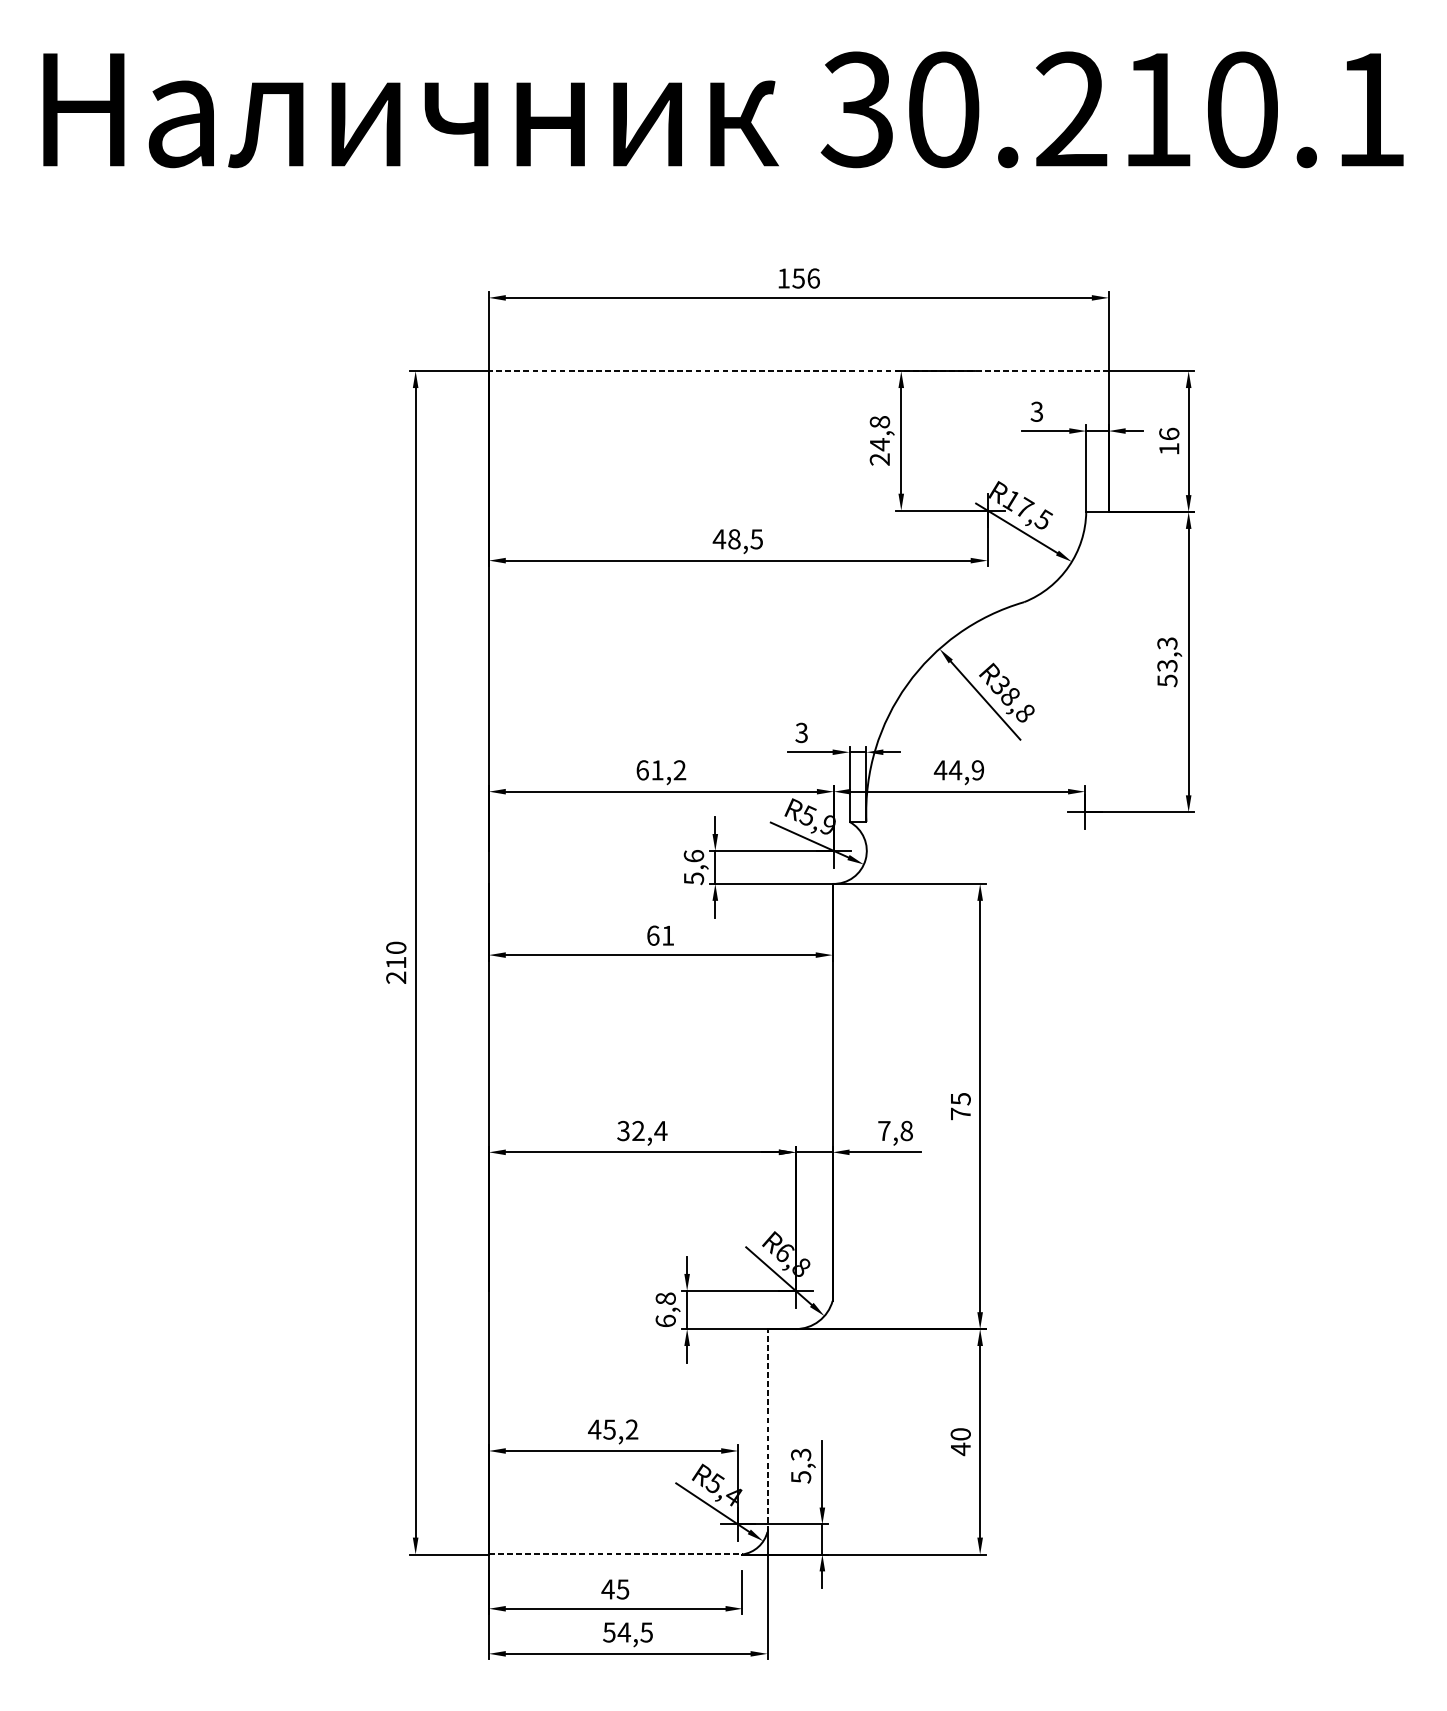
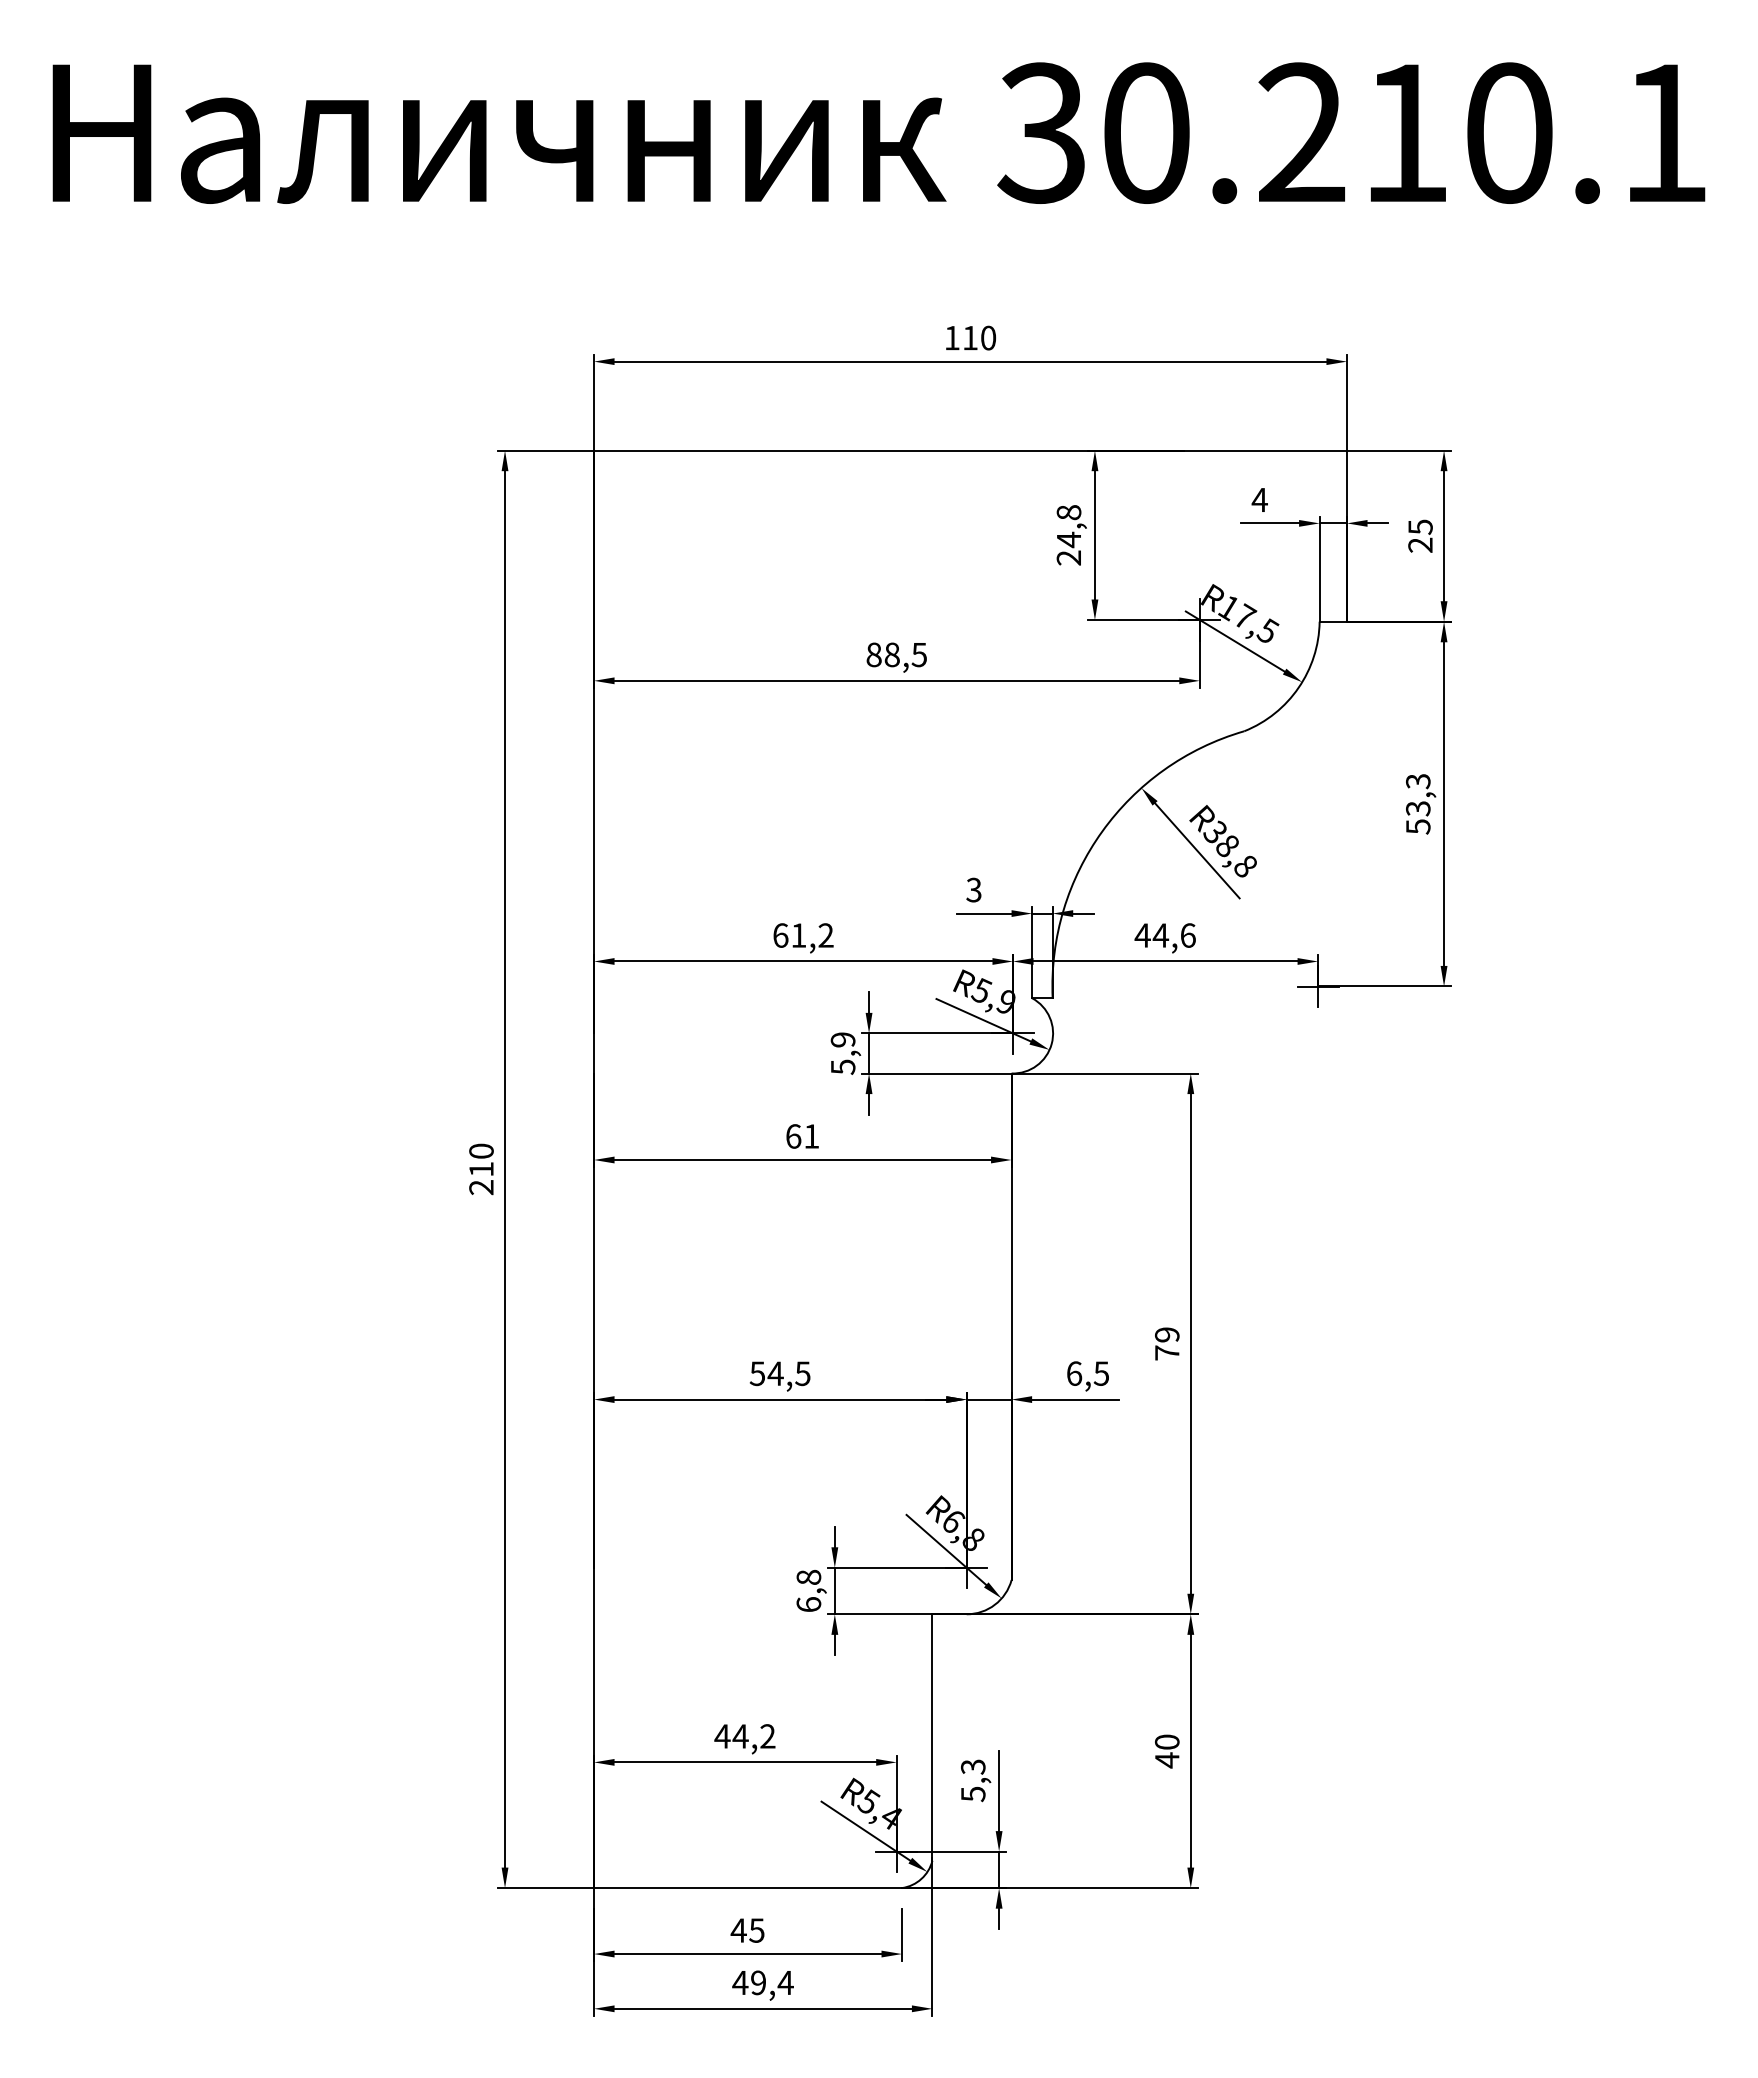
text: (806, 278) -> (979, 337), 156 -> 110
line: (798, 371) -> (970, 450), dashed -> solid
text: (1036, 411) -> (1259, 499), 3 -> 4
text: (1169, 441) -> (1420, 535), 16 -> 25
text: (718, 538) -> (873, 654), 48,5 -> 88,5
text: (977, 770) -> (1187, 935), 44,9 -> 44,6
text: (693, 855) -> (842, 1039), 5,6 -> 5,9
text: (960, 1098) -> (1167, 1334), 75 -> 79
text: (642, 1130) -> (780, 1373), 32,4 -> 54,5
text: (895, 1130) -> (1088, 1373), 7,8 -> 6,5
text: (609, 1429) -> (740, 1736), 45,2 -> 44,2
line: (767, 1430) -> (932, 1737), dashed -> solid
line: (616, 1554) -> (748, 1888), dashed -> solid
text: (627, 1632) -> (762, 1982), 54,5 -> 49,4

